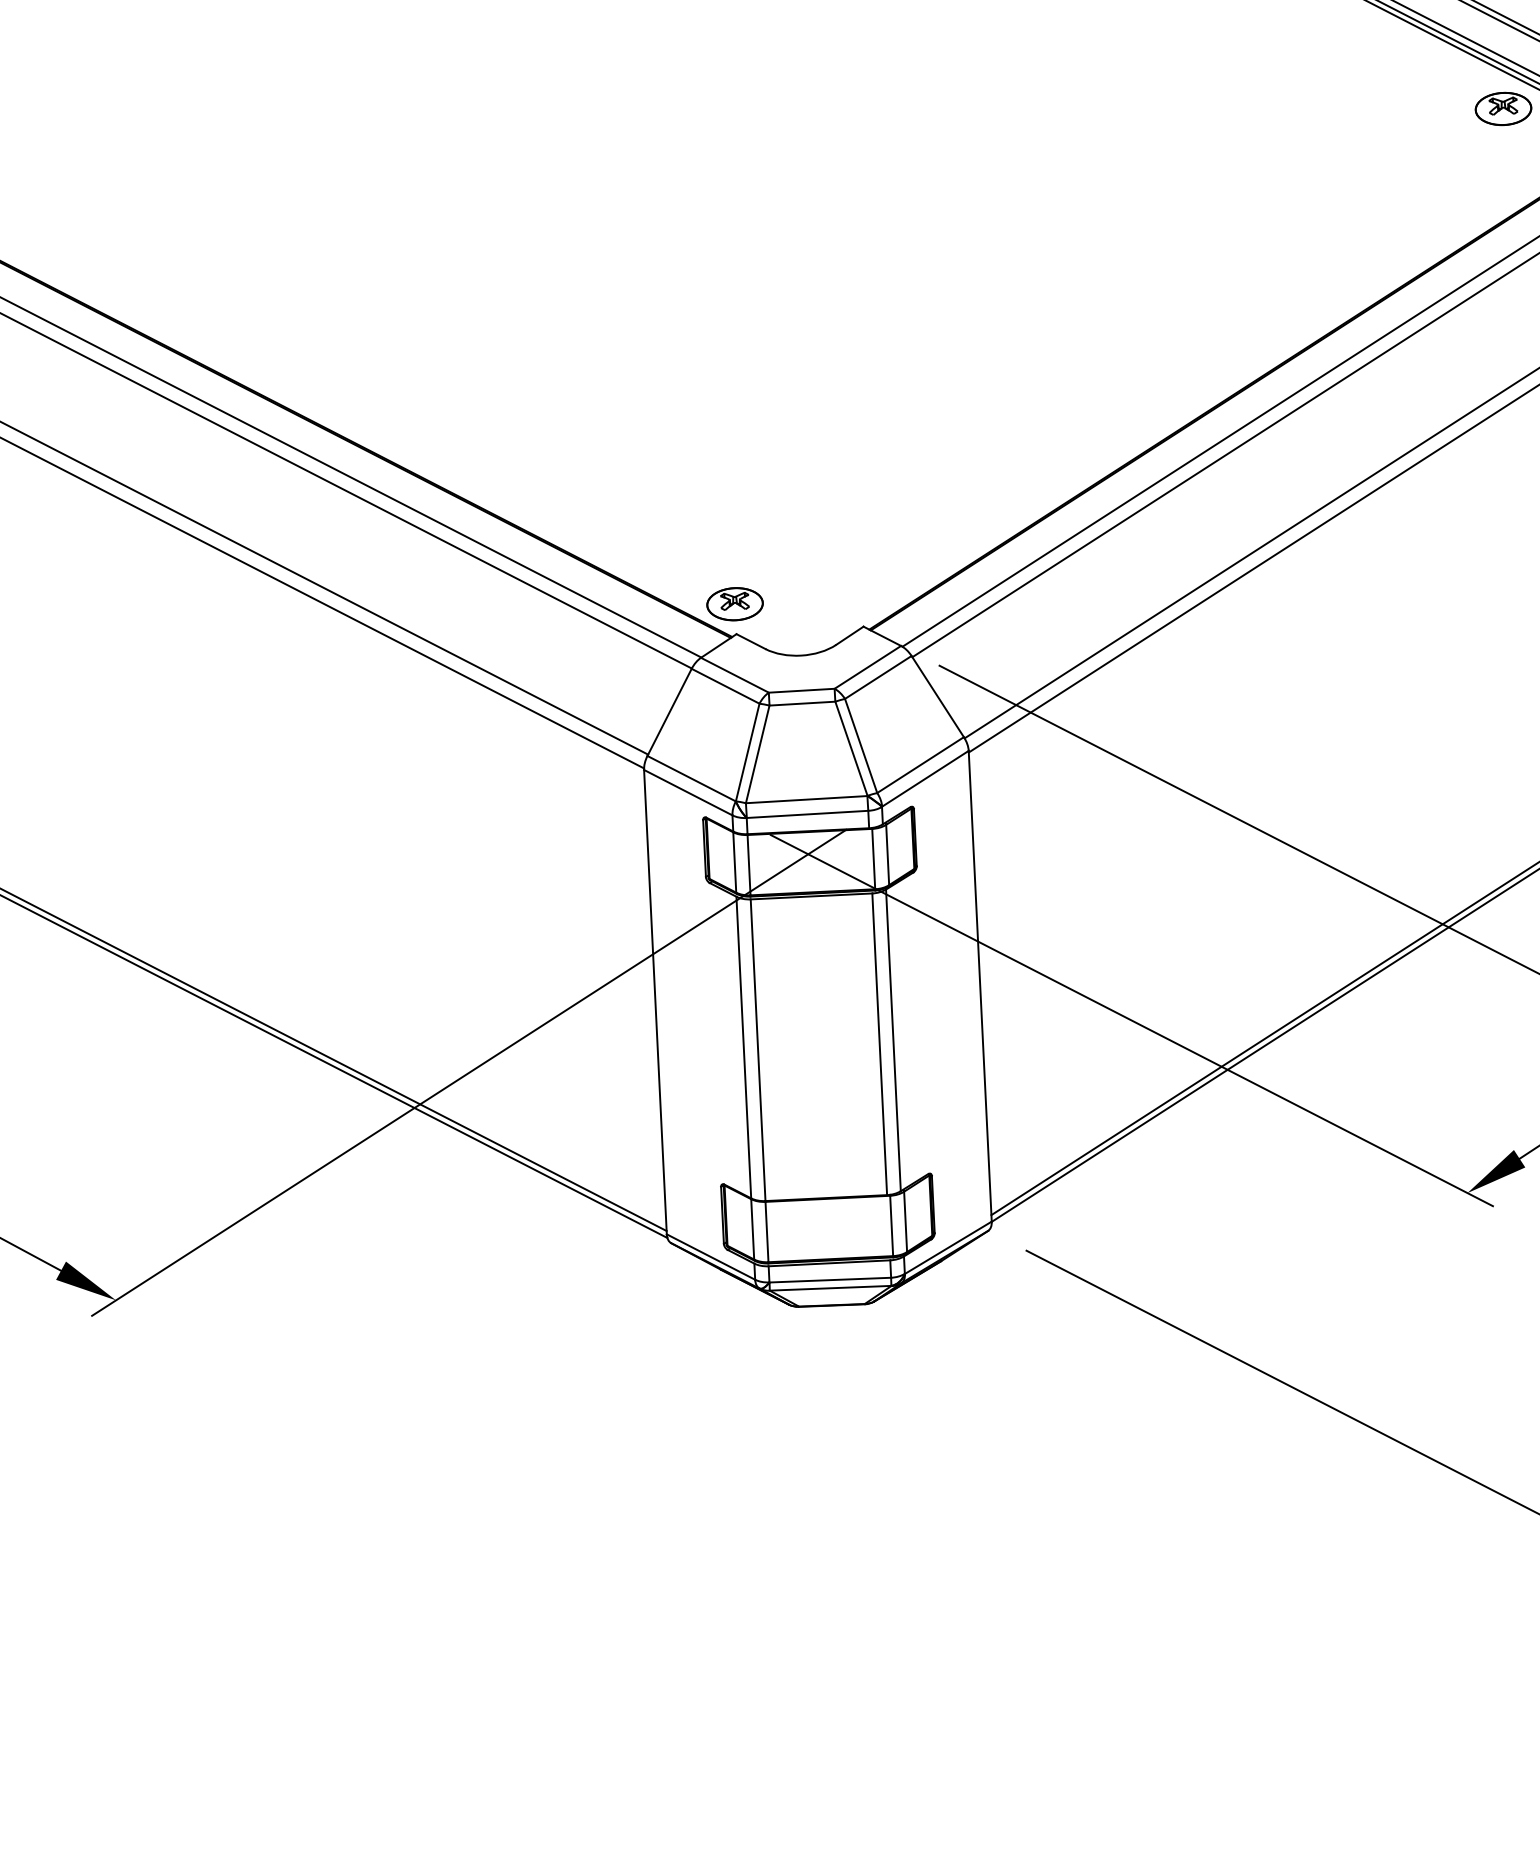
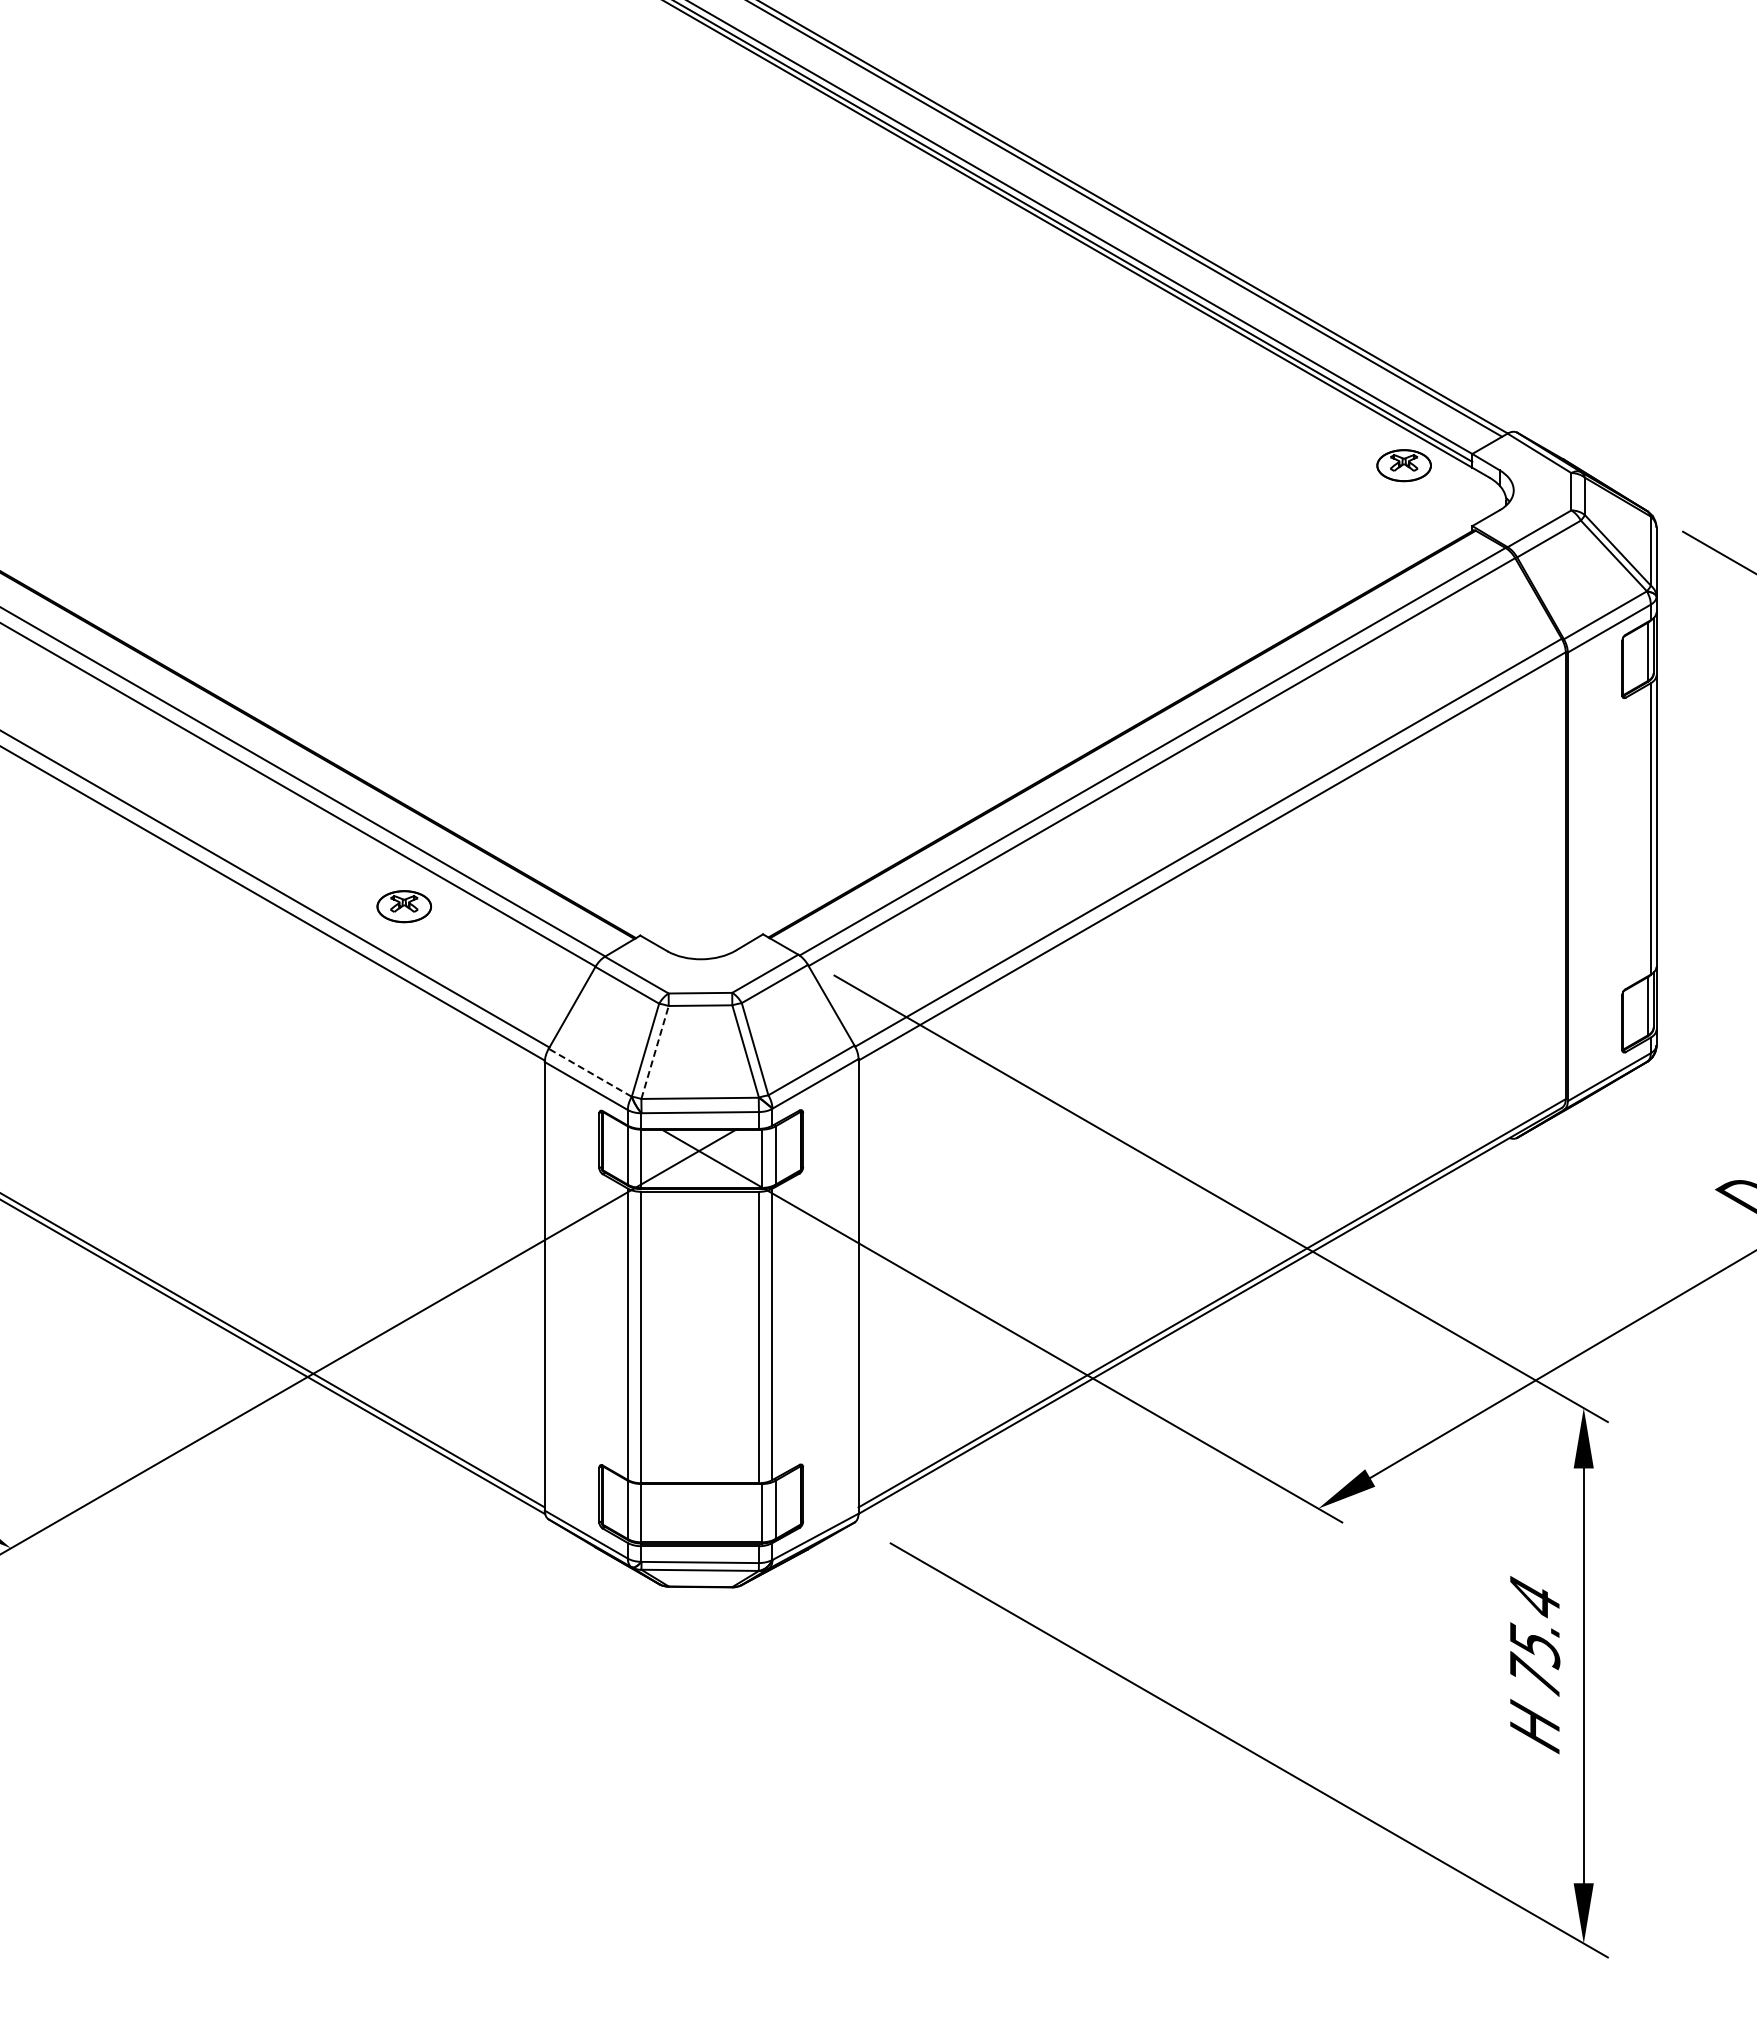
part: (734, 604) -> (403, 906), moved
line: (758, 753) -> (655, 1051), solid -> dashed
line: (691, 778) -> (590, 1072), solid -> dashed

